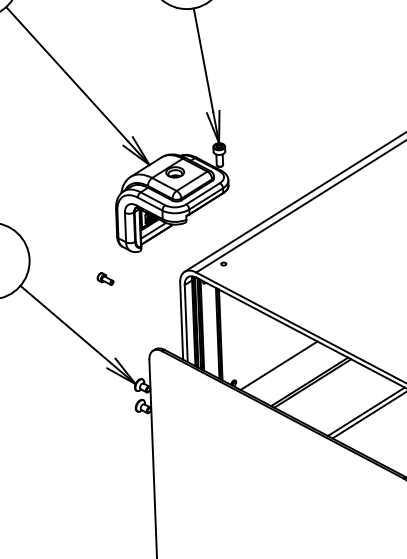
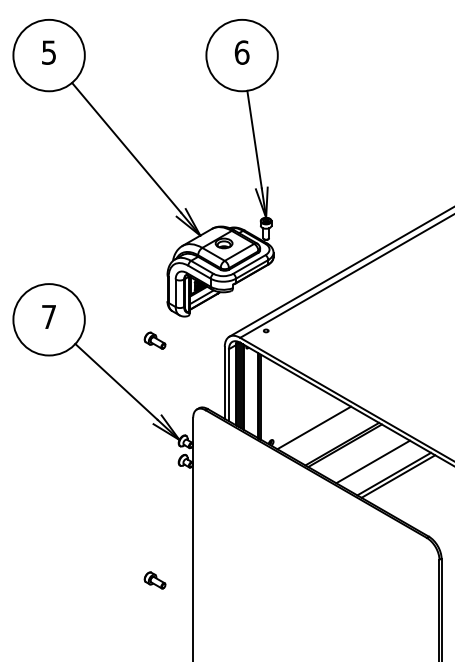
part: (104, 278) -> (154, 340), size x1.43
line: (342, 399) -> (372, 461), added
part: (114, 535) -> (154, 580), added

